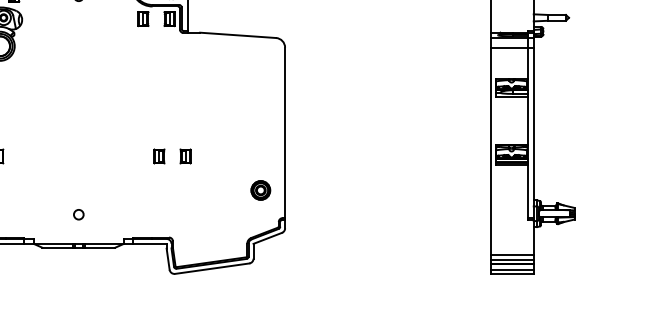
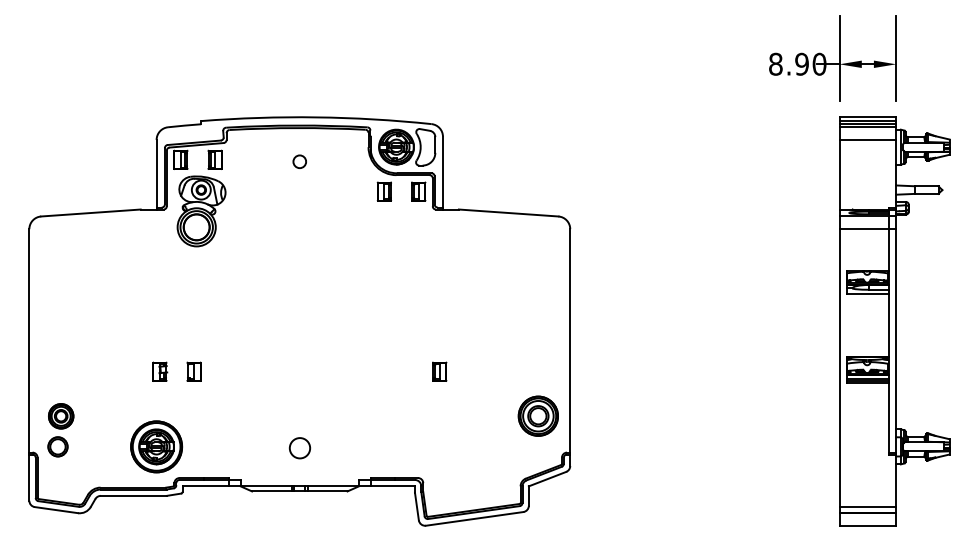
part: (159, 156) -> (405, 371), removed
part: (260, 190) -> (538, 416), size x1.6
circle: (78, 214) -> (299, 447), size x1.6
line: (511, 254) -> (867, 500), removed
line: (511, 269) -> (867, 520), removed

